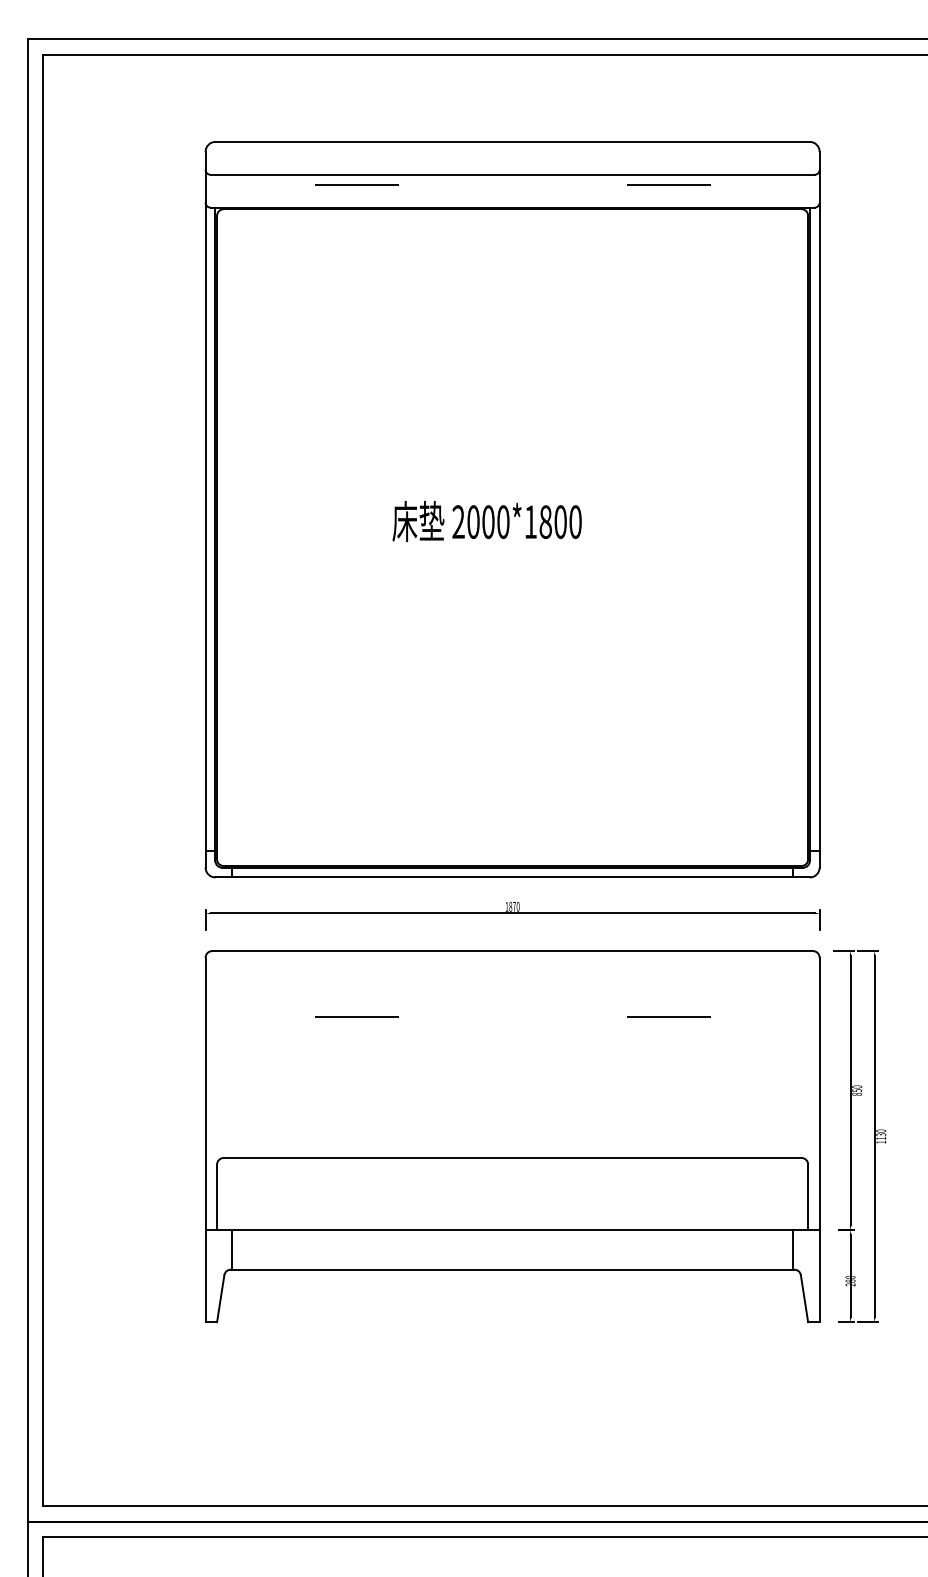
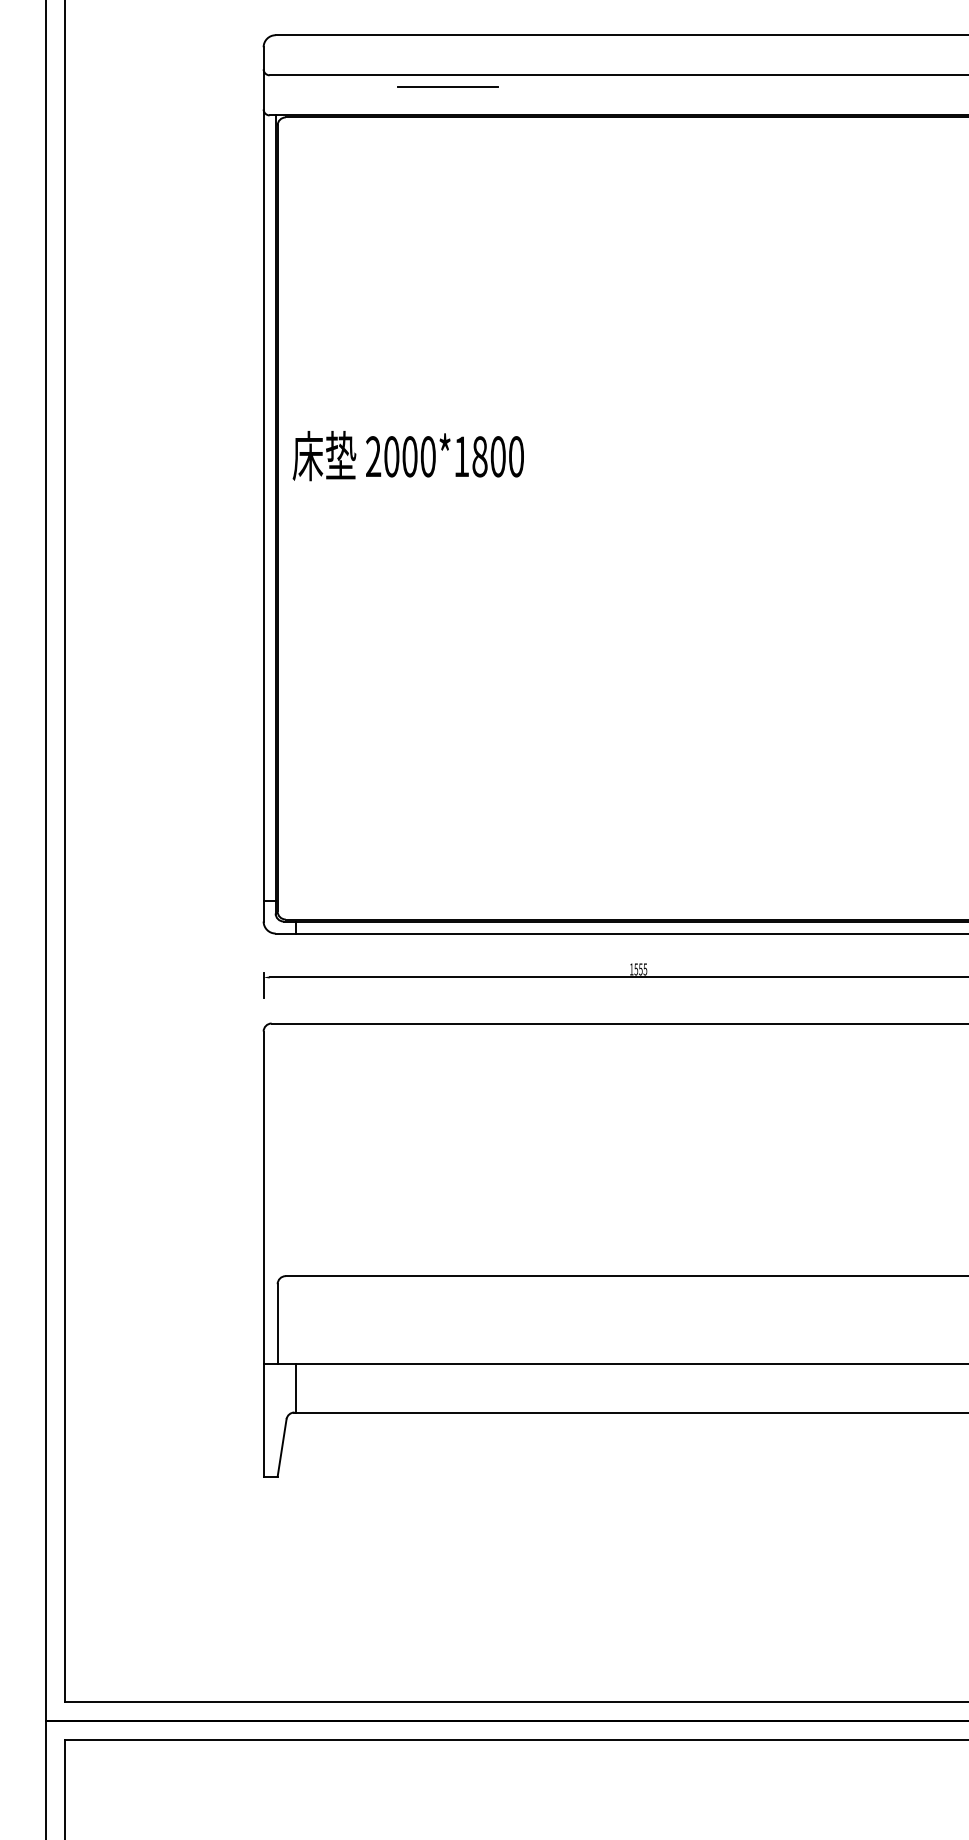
line: (668, 184) -> (828, 87), removed
text: (486, 521) -> (407, 456), moved
text: (514, 906) -> (640, 968), 1870 -> 1555
line: (356, 1016) -> (447, 1103), removed
line: (668, 1016) -> (828, 1103), removed

